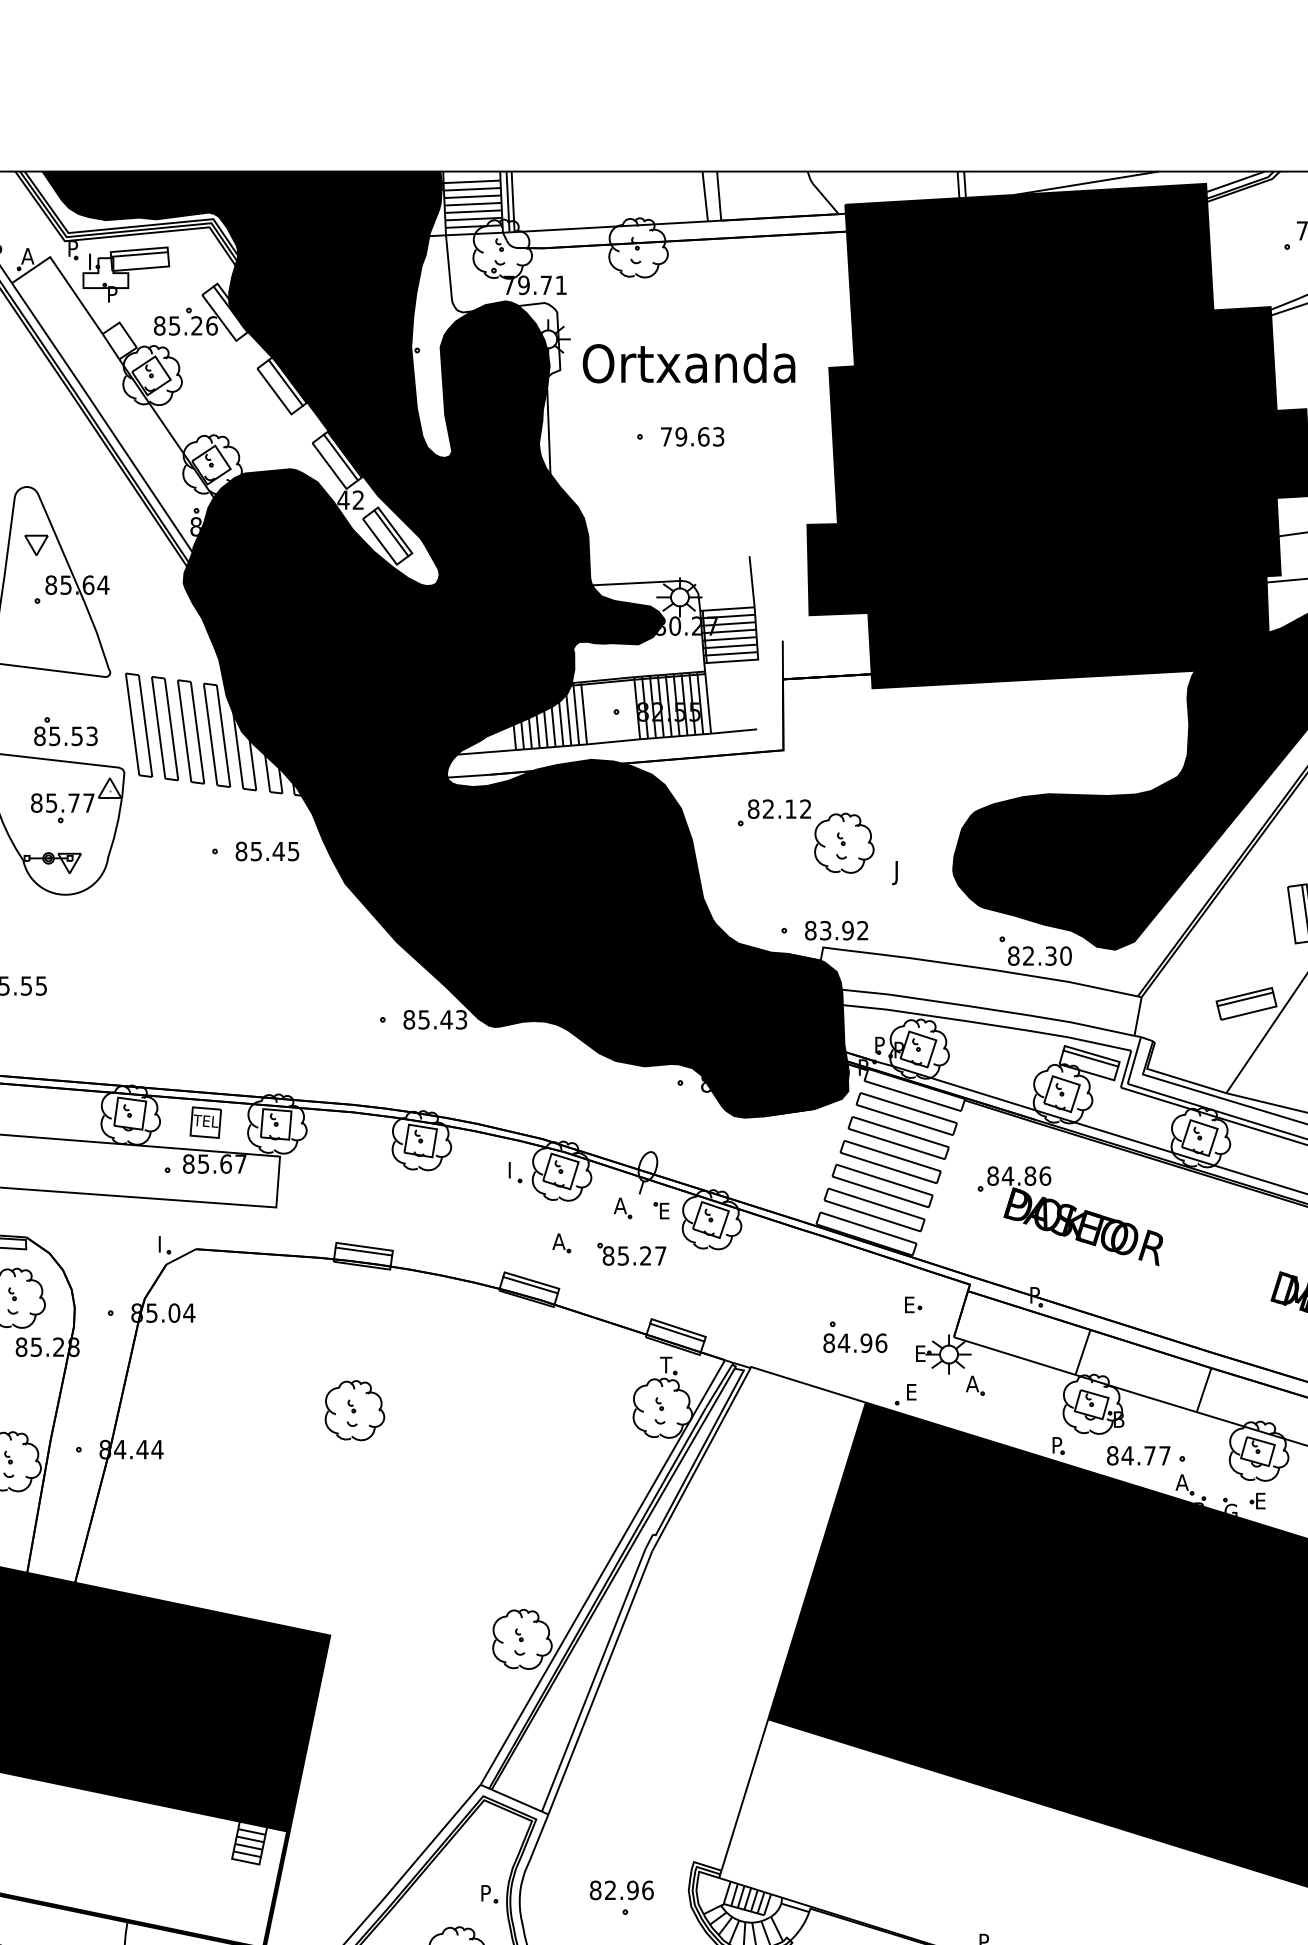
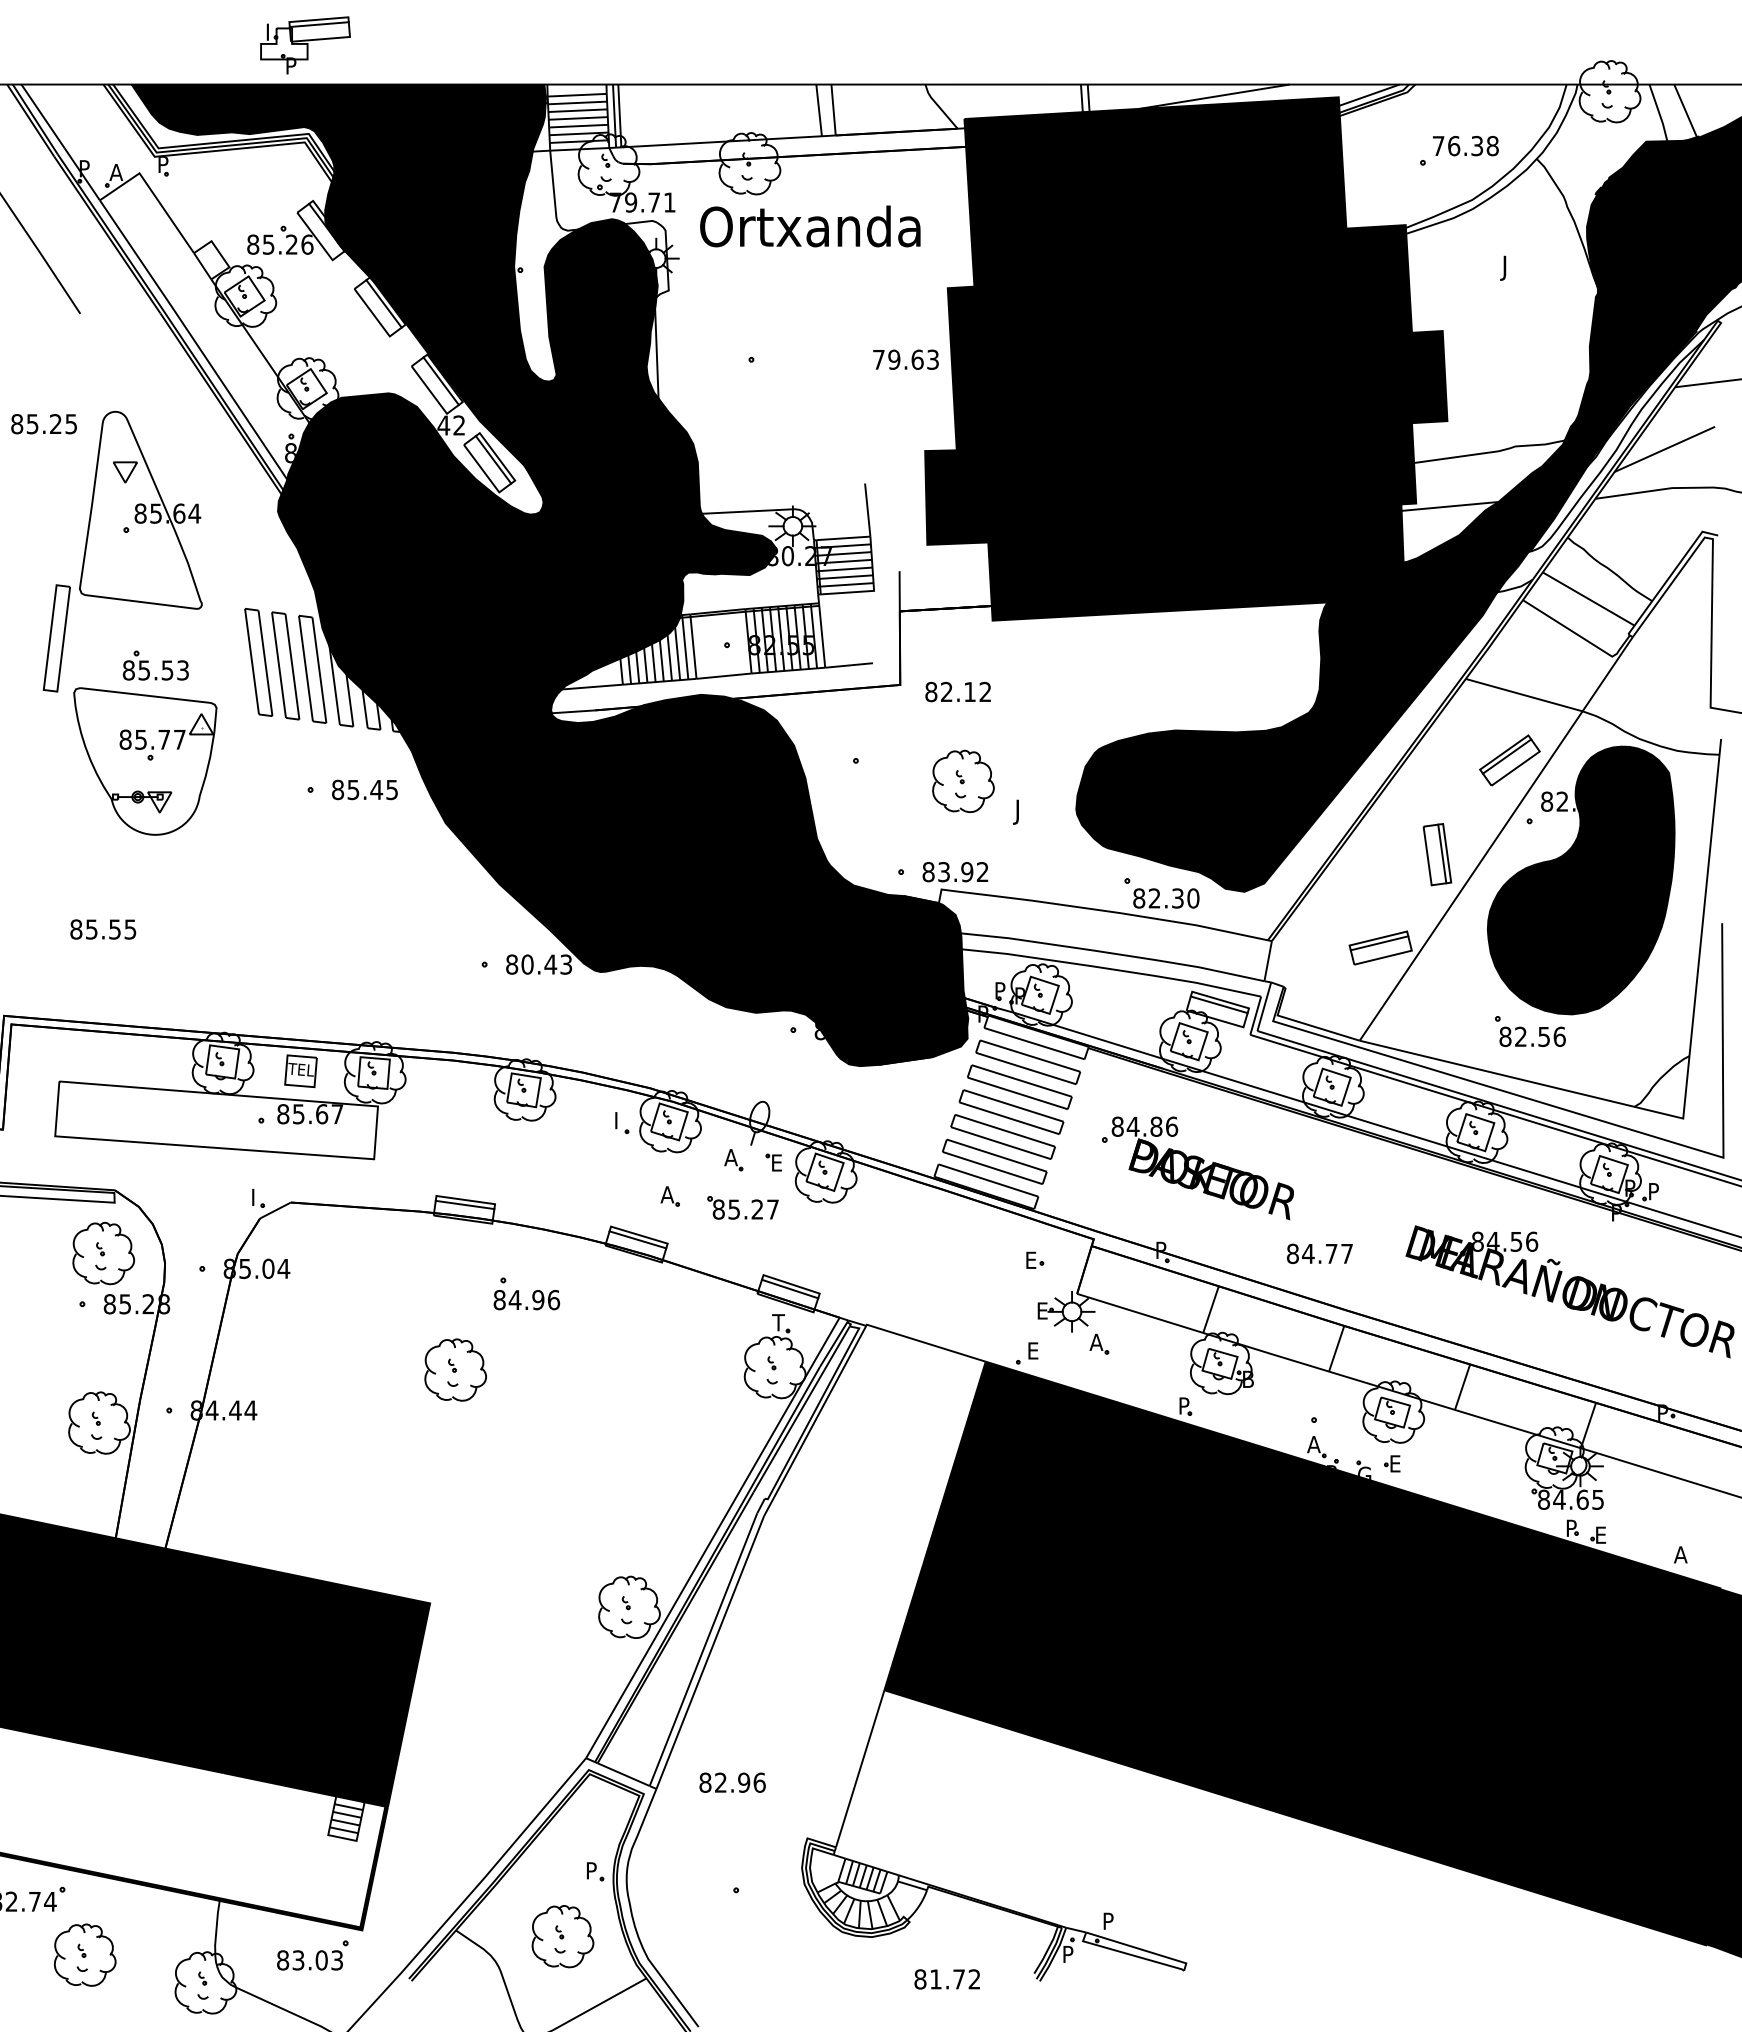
part: (126, 274) -> (305, 45), moved
text: (689, 363) -> (810, 226), moved
text: (692, 436) -> (905, 359), moved
part: (138, 724) -> (231, 658), removed
text: (778, 808) -> (957, 691), moved
text: (424, 1019) -> (527, 964), 85.43 -> 80.43
part: (860, 1337) -> (532, 1294), moved
text: (1138, 1455) -> (1319, 1253), moved
text: (621, 1890) -> (732, 1782), moved

